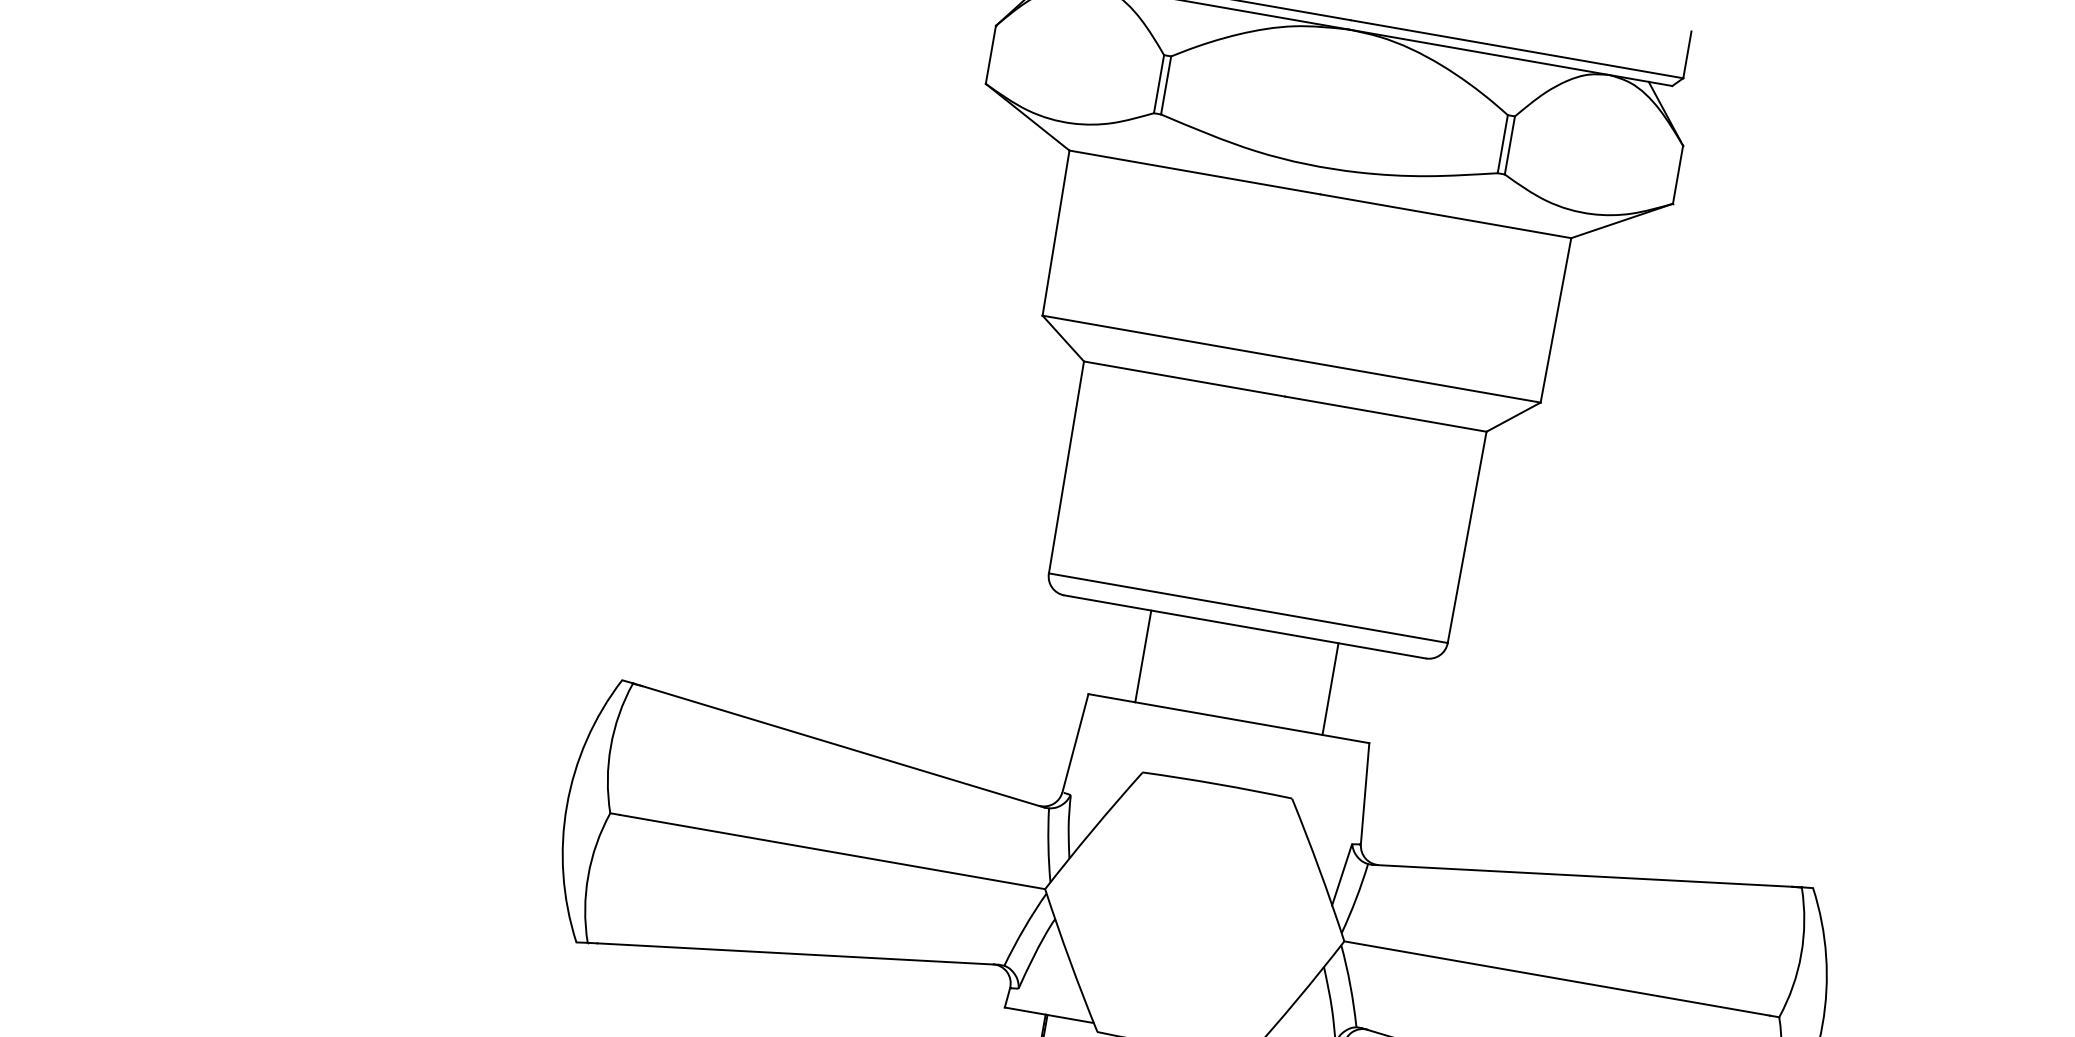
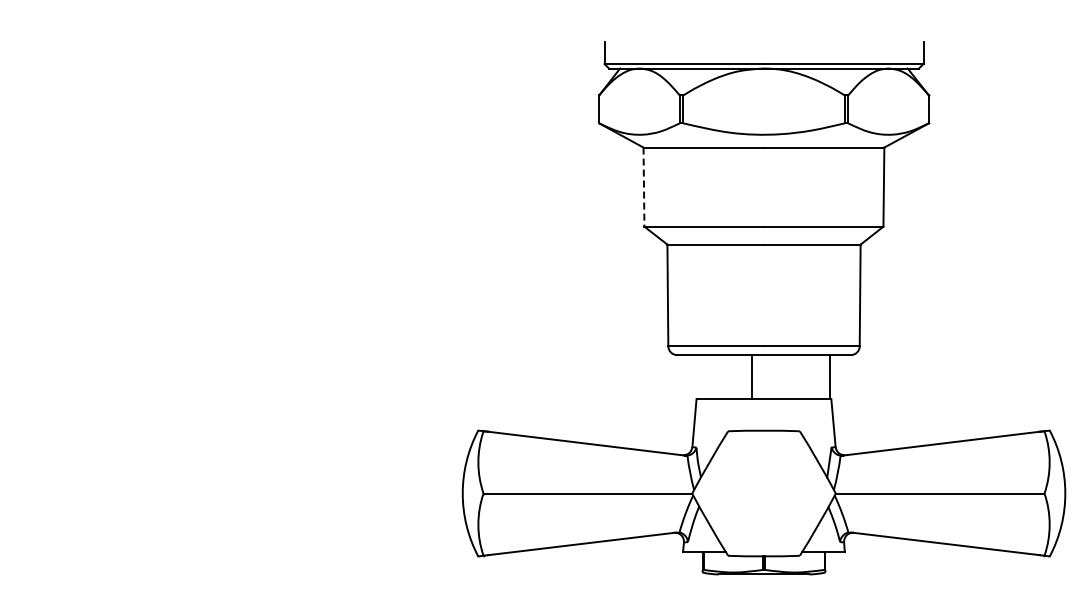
line: (1054, 233) -> (643, 187), solid -> dashed
line: (1144, 657) -> (752, 377), moved
line: (1329, 689) -> (829, 377), moved

